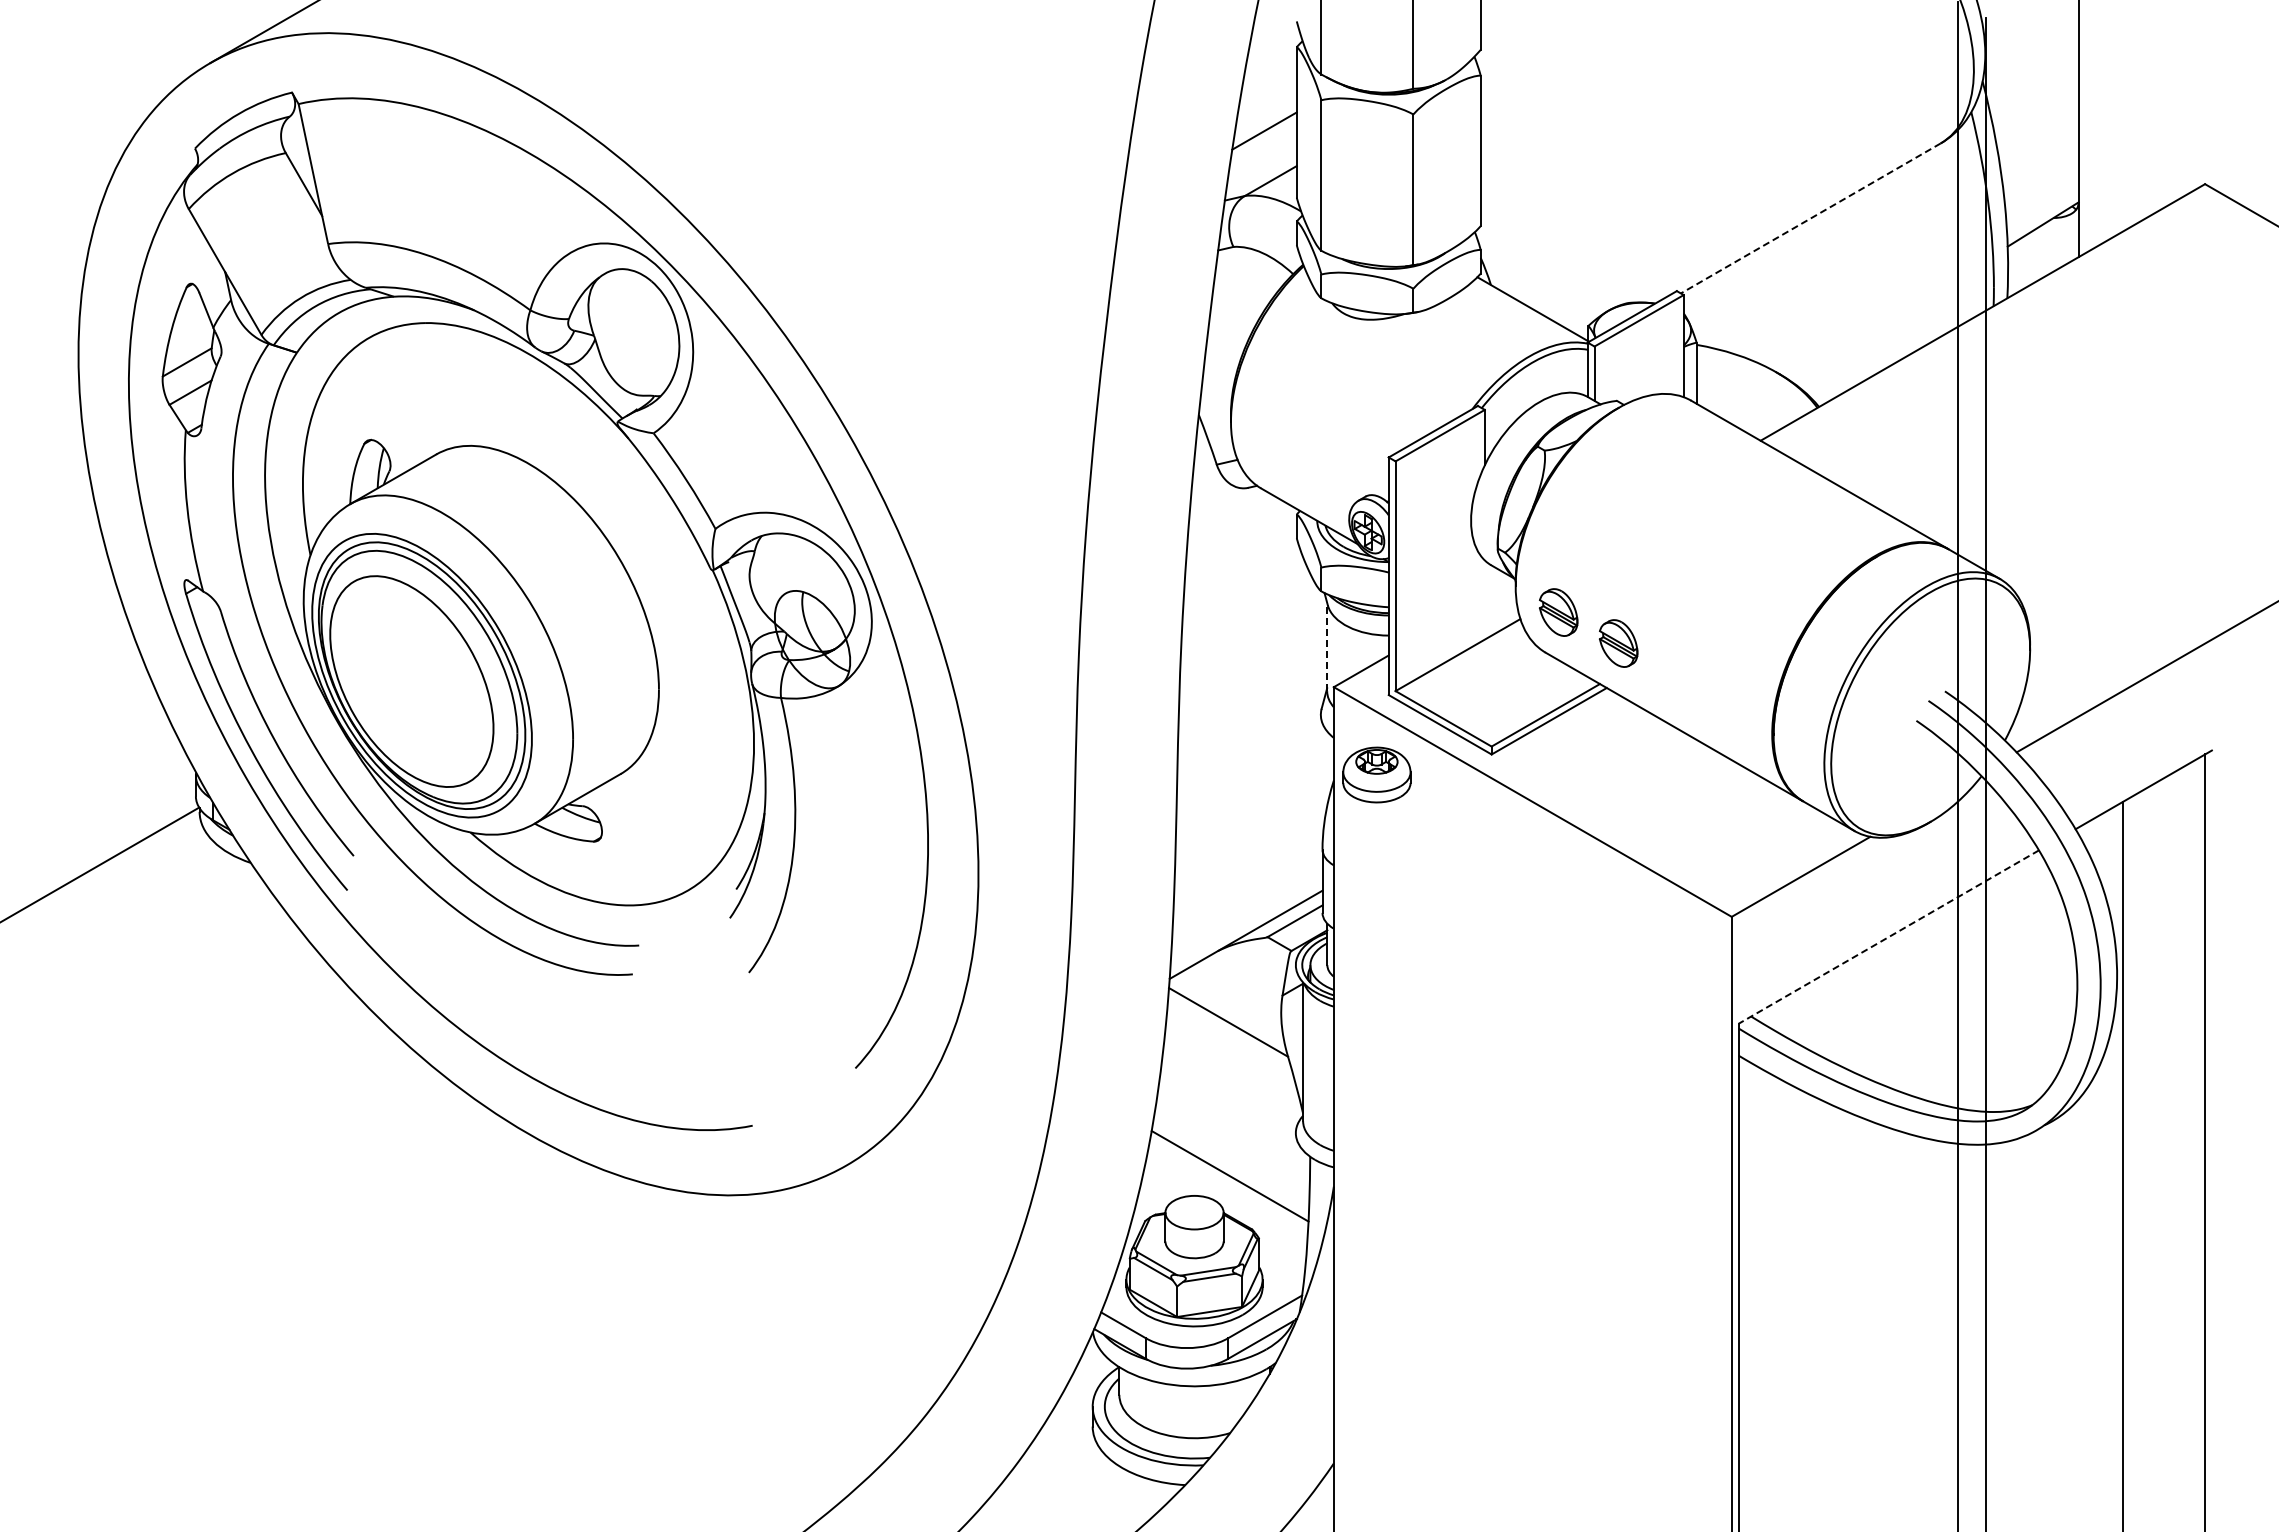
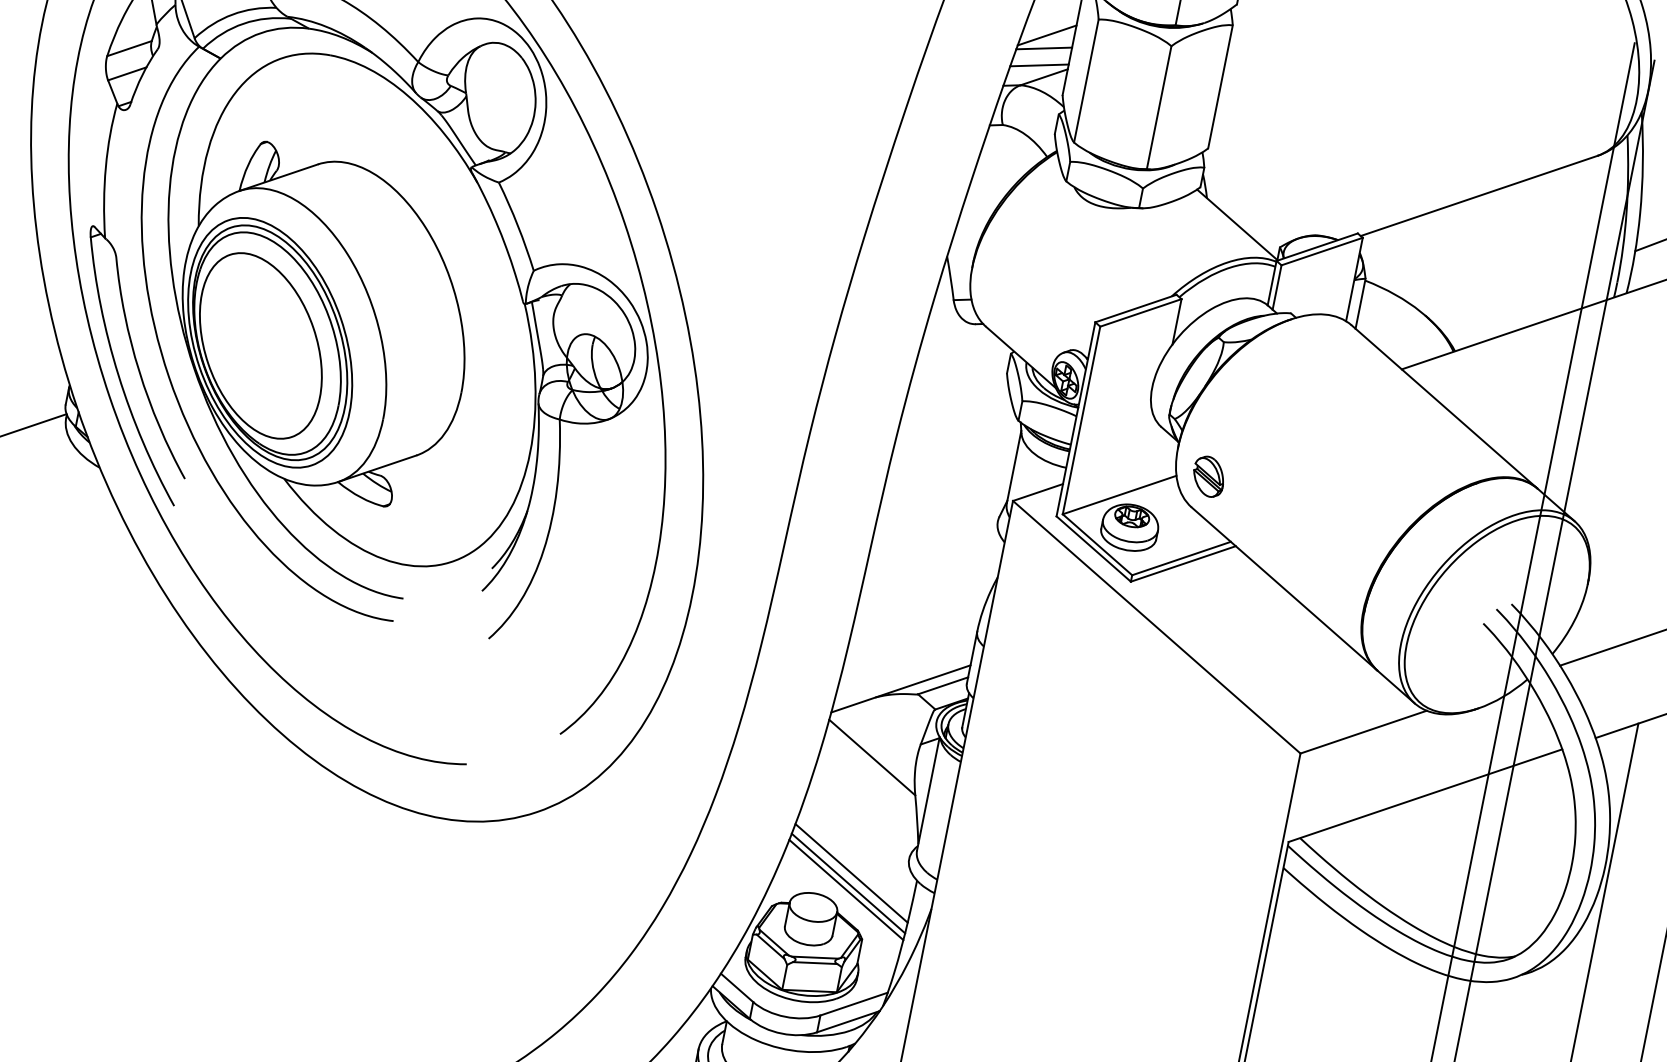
line: (1263, 146) -> (1043, 47), added
line: (1262, 168) -> (1039, 65), added
line: (1810, 218) -> (1478, 195), dashed -> solid
part: (1618, 643) -> (1252, 511), removed
line: (1327, 646) -> (1014, 466), dashed -> solid
part: (1376, 774) -> (1129, 527), moved
line: (1888, 937) -> (1425, 795), dashed -> solid
line: (1231, 1163) -> (851, 873), added
line: (1229, 1183) -> (846, 889), added

